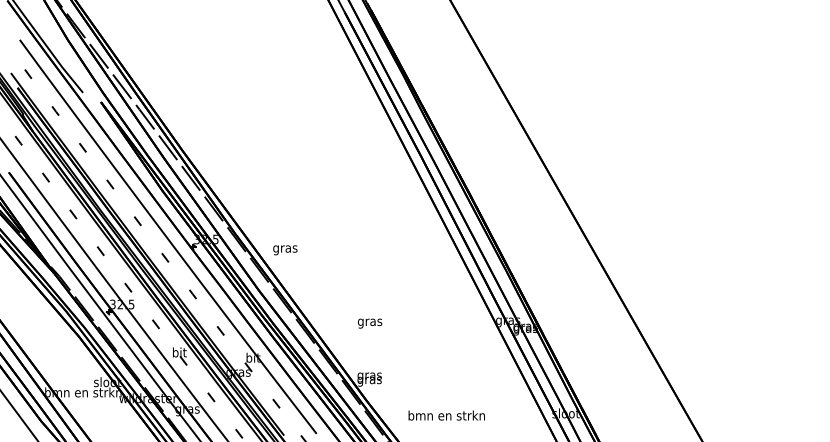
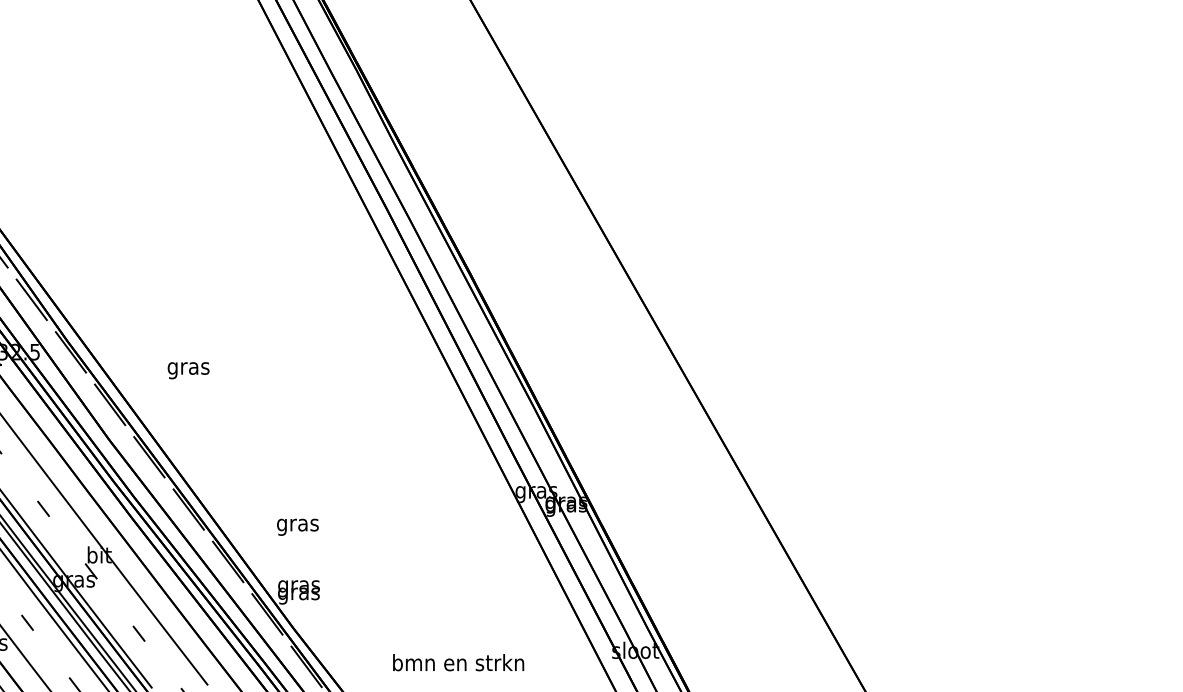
text: (285, 250) -> (188, 371), moved
text: (370, 323) -> (298, 527), moved
text: (446, 415) -> (458, 662), moved

